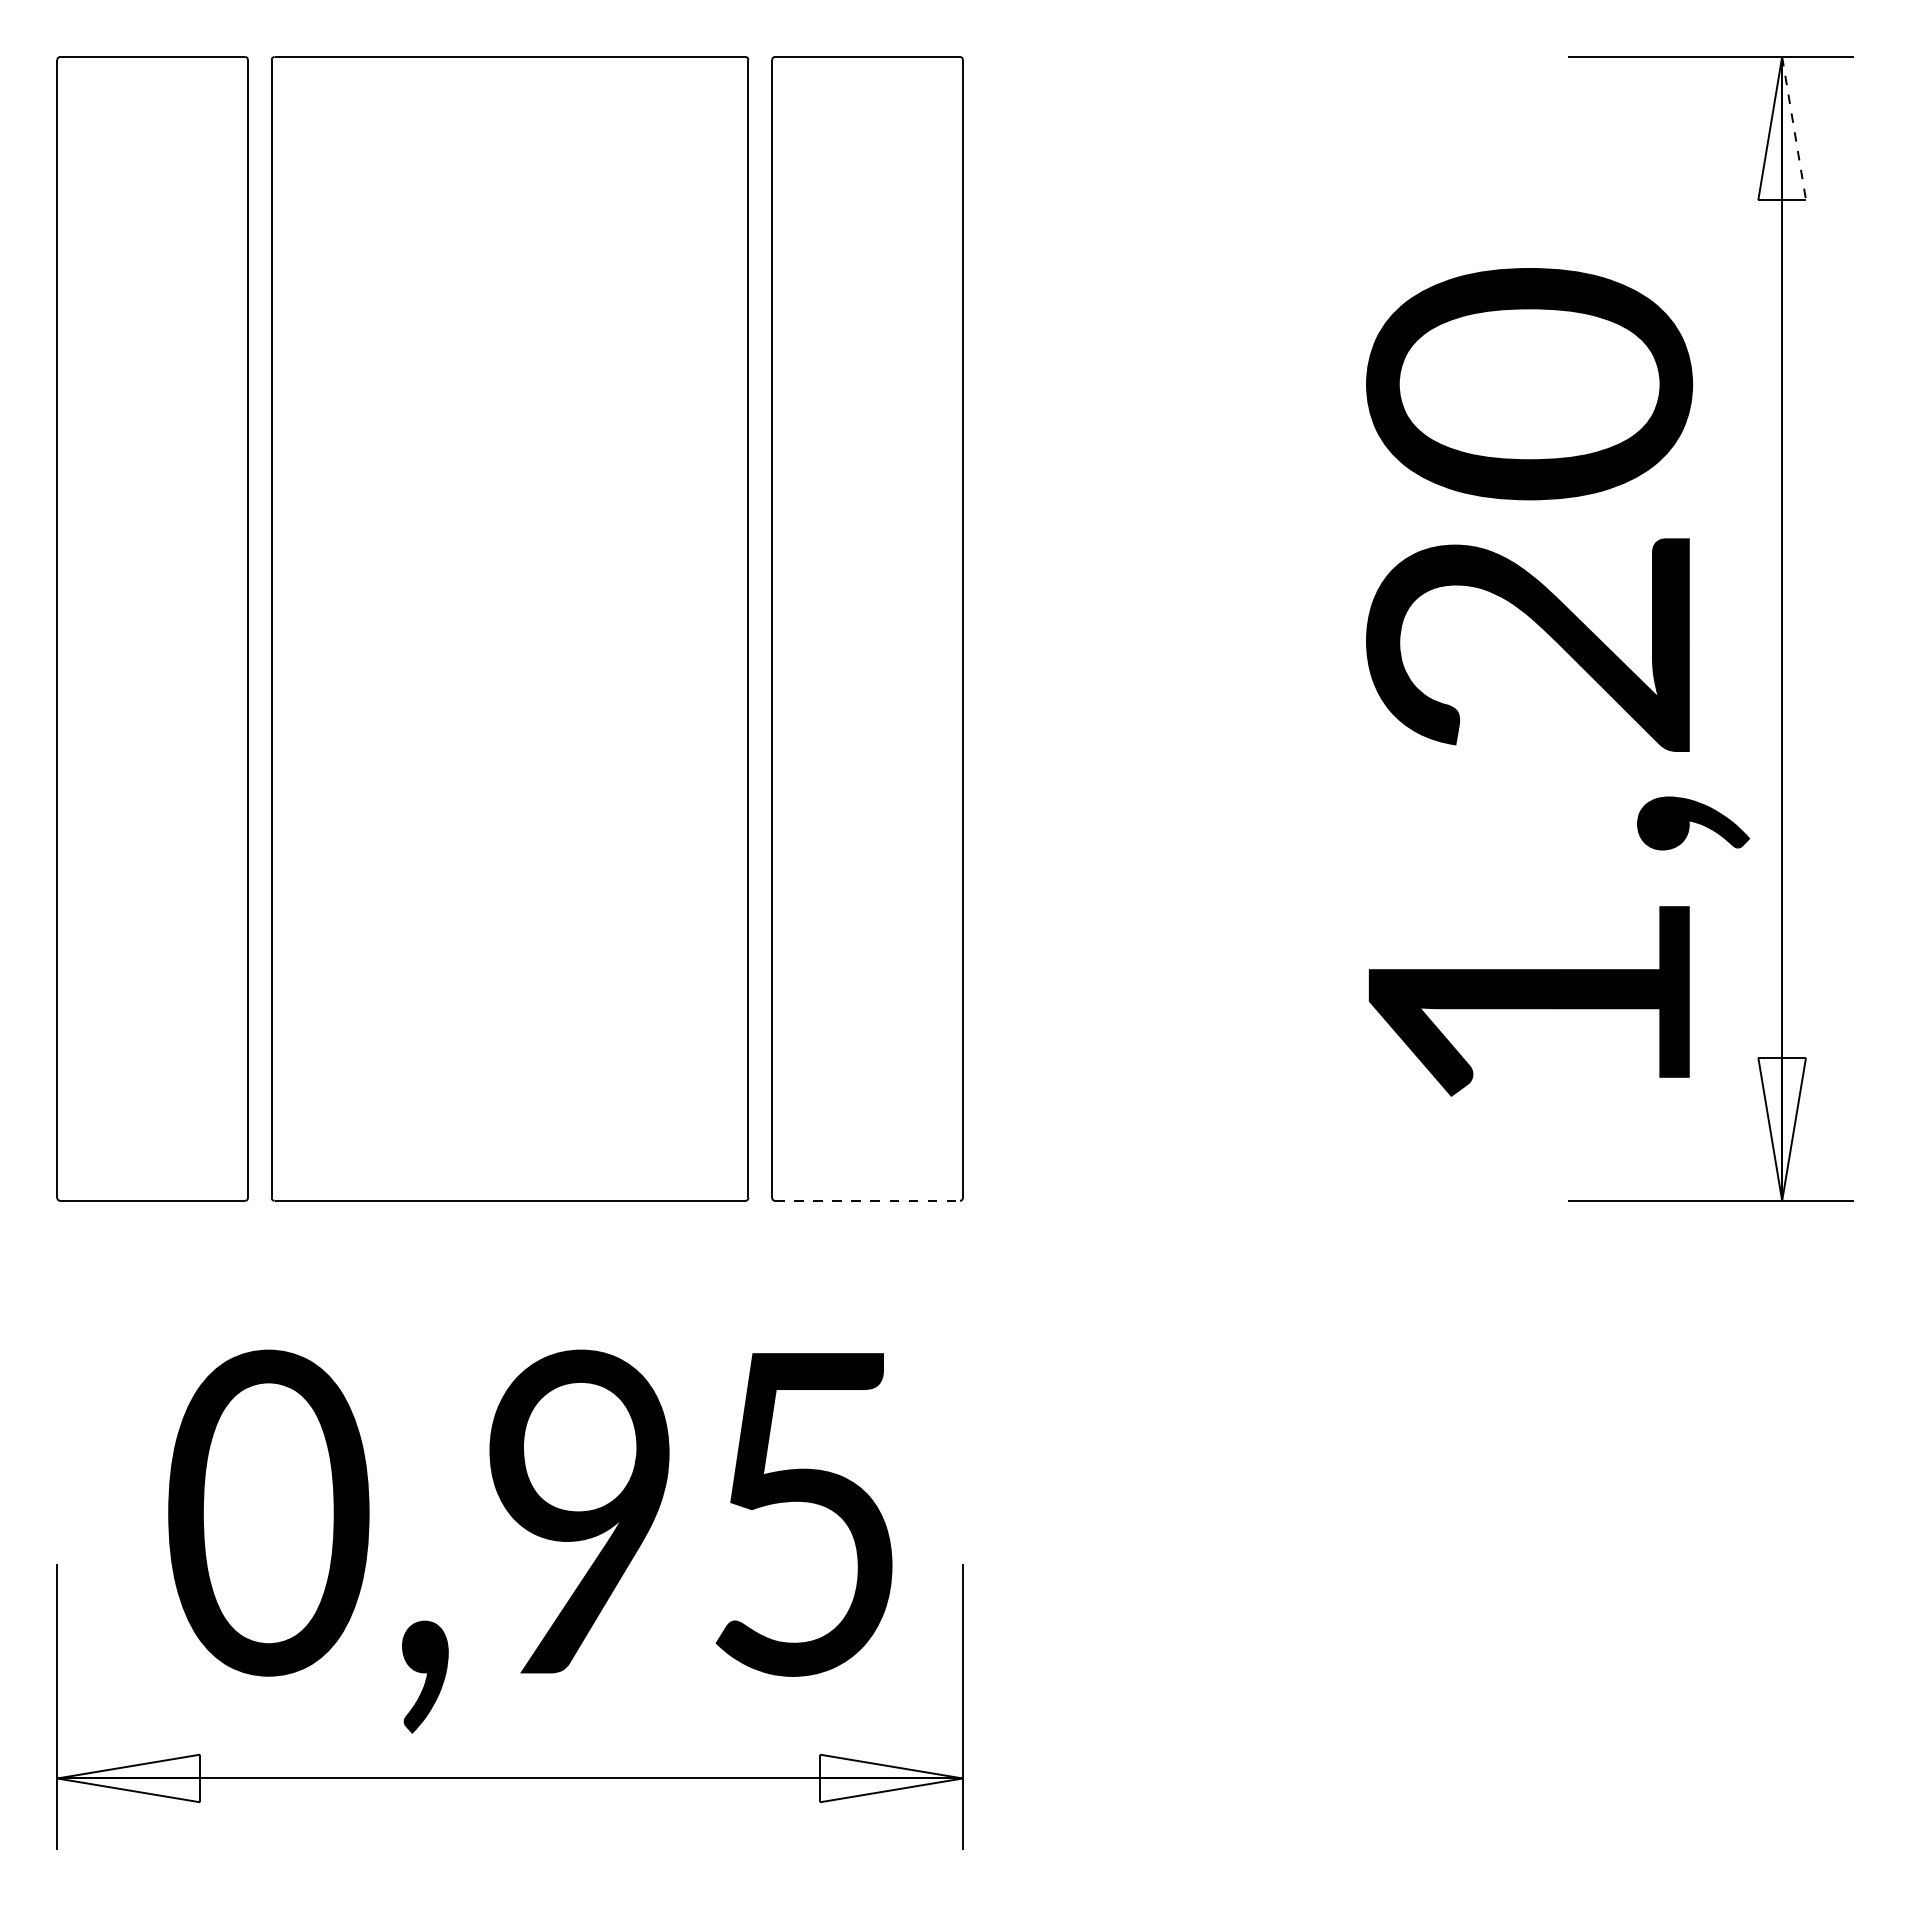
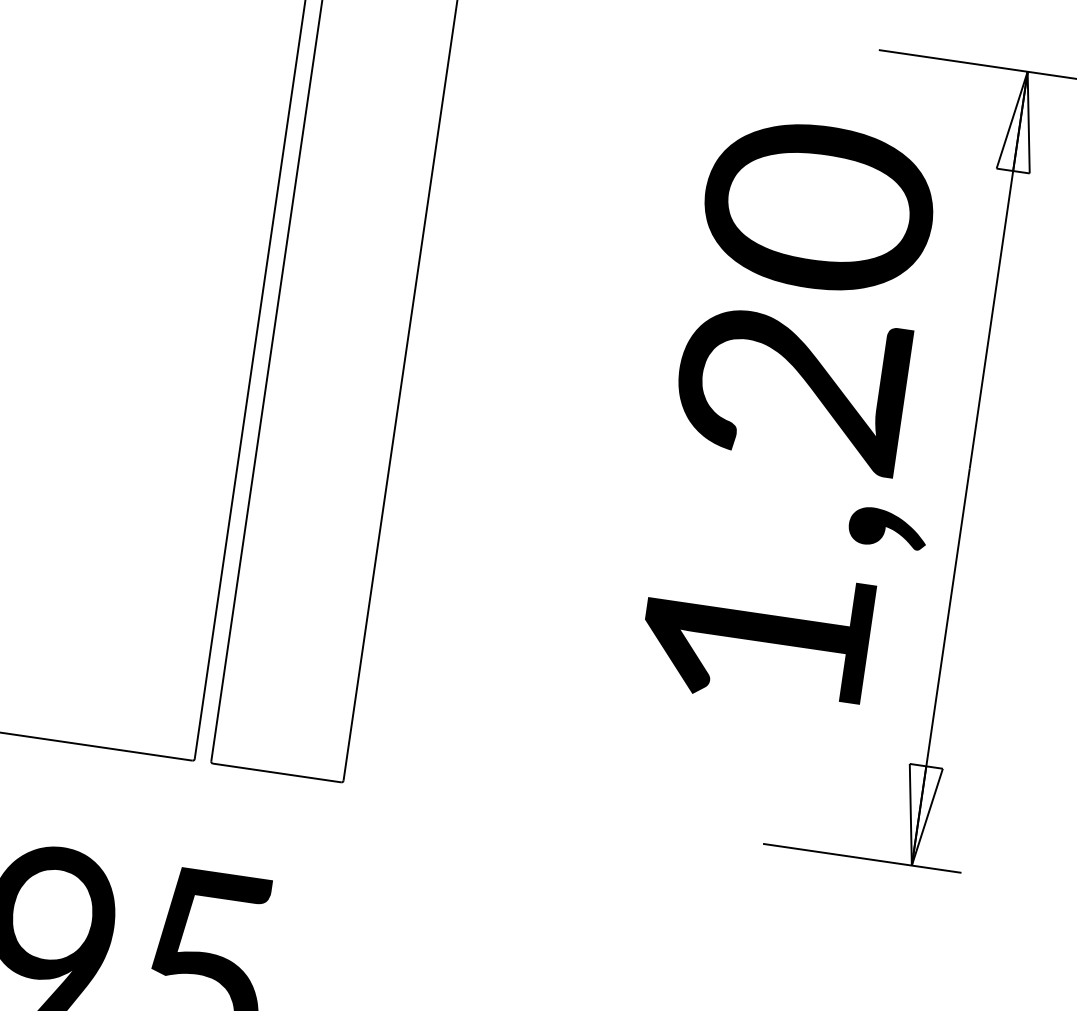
line: (1794, 128) -> (1028, 122), dashed -> solid
text: (1558, 682) -> (808, 417), moved
line: (868, 1200) -> (277, 772), dashed -> solid

